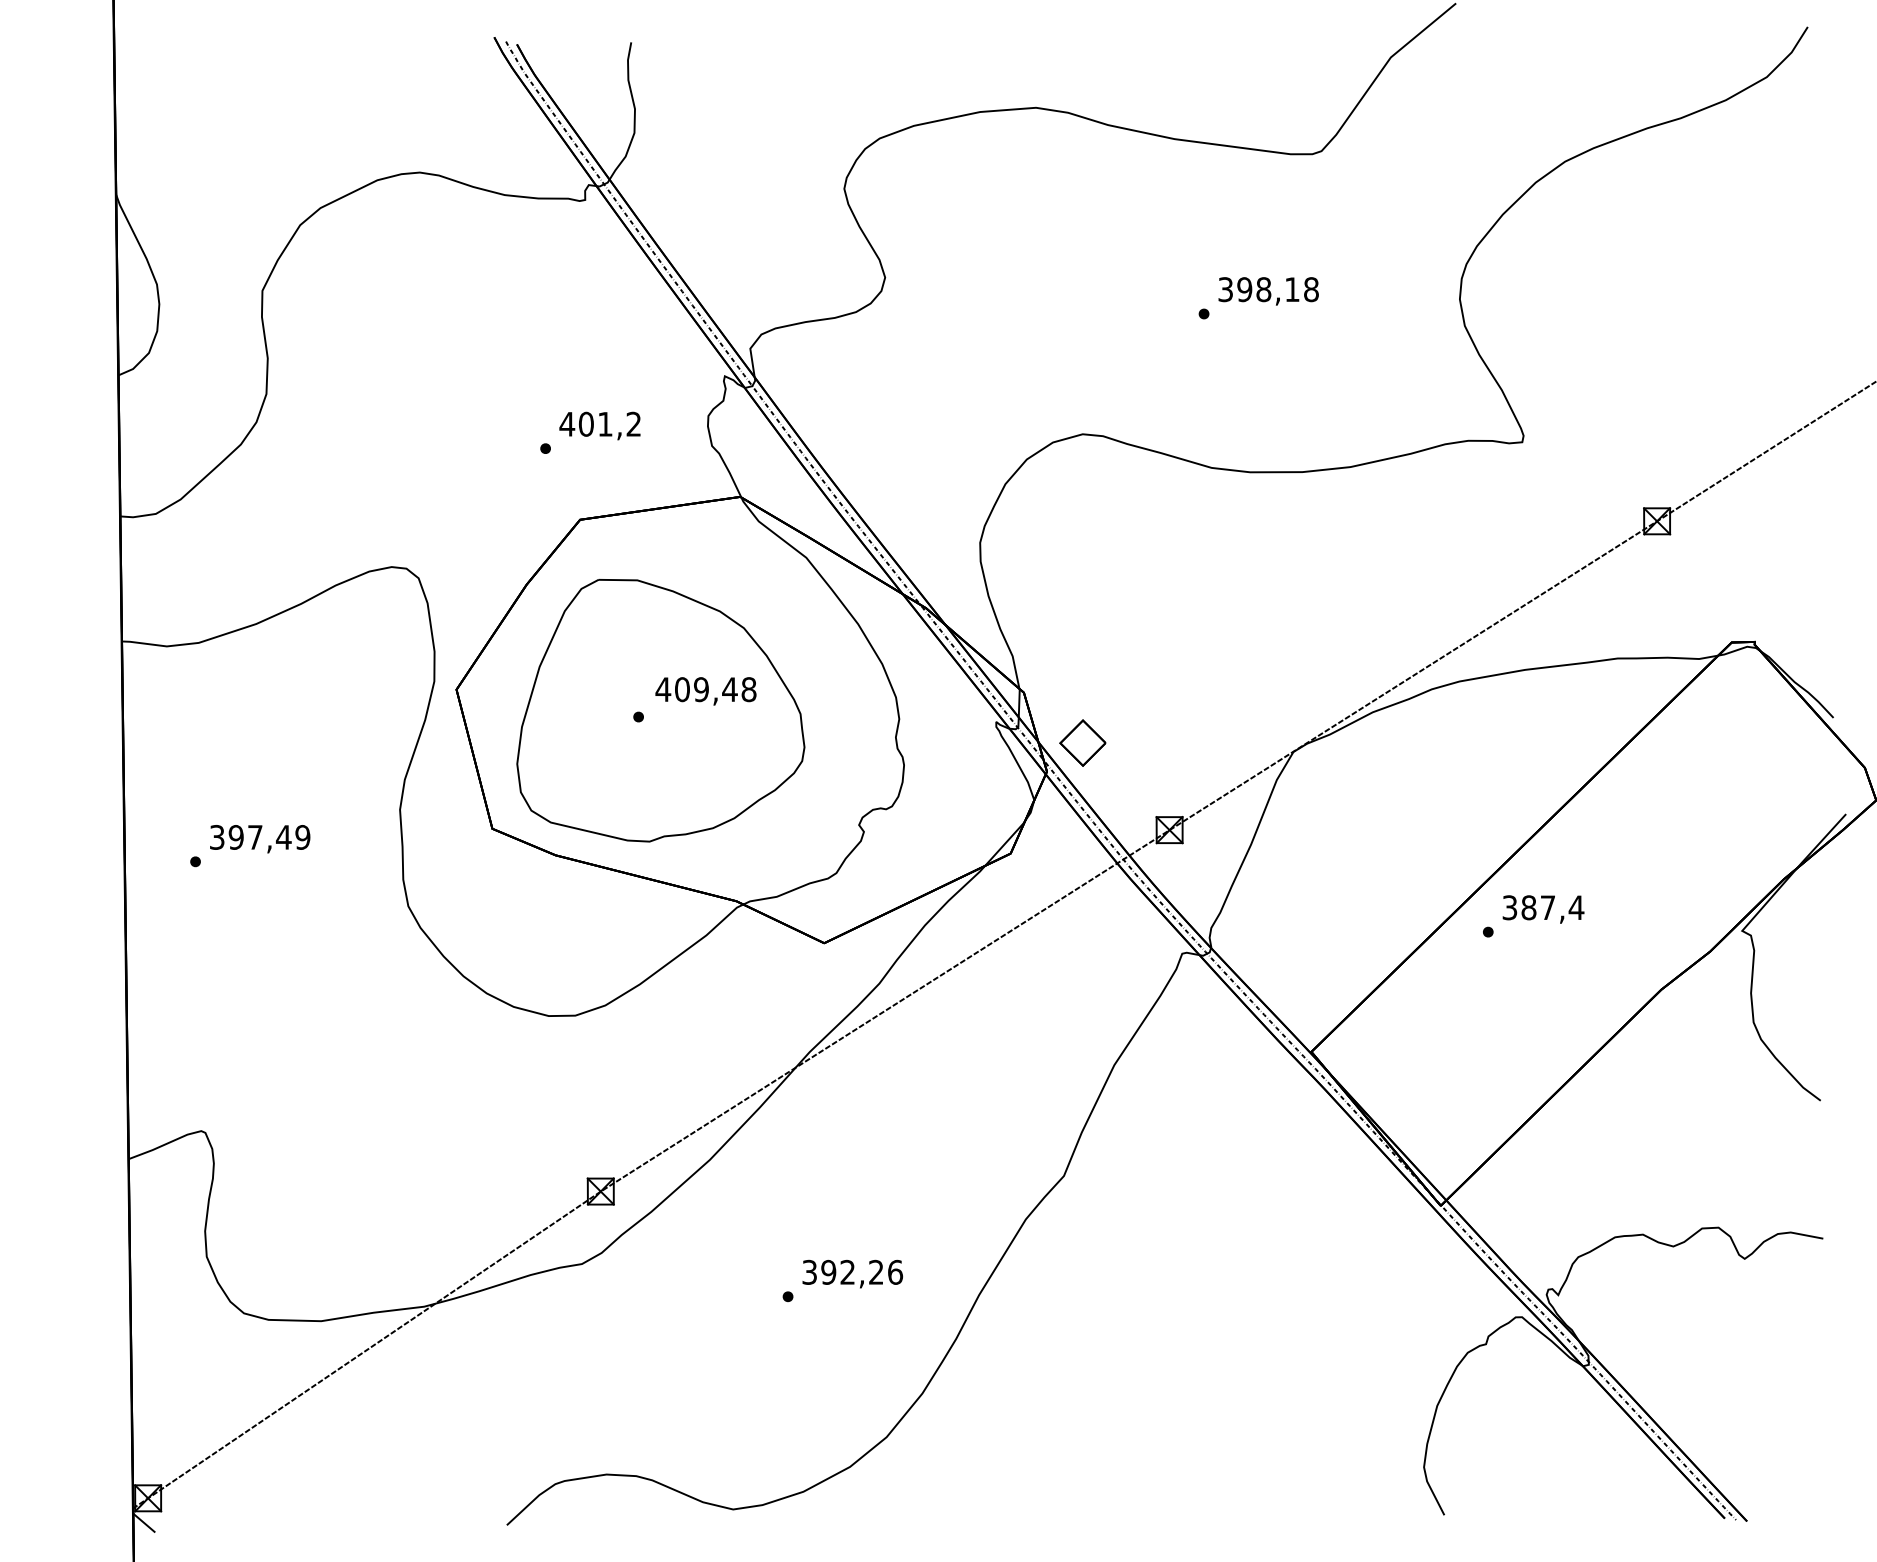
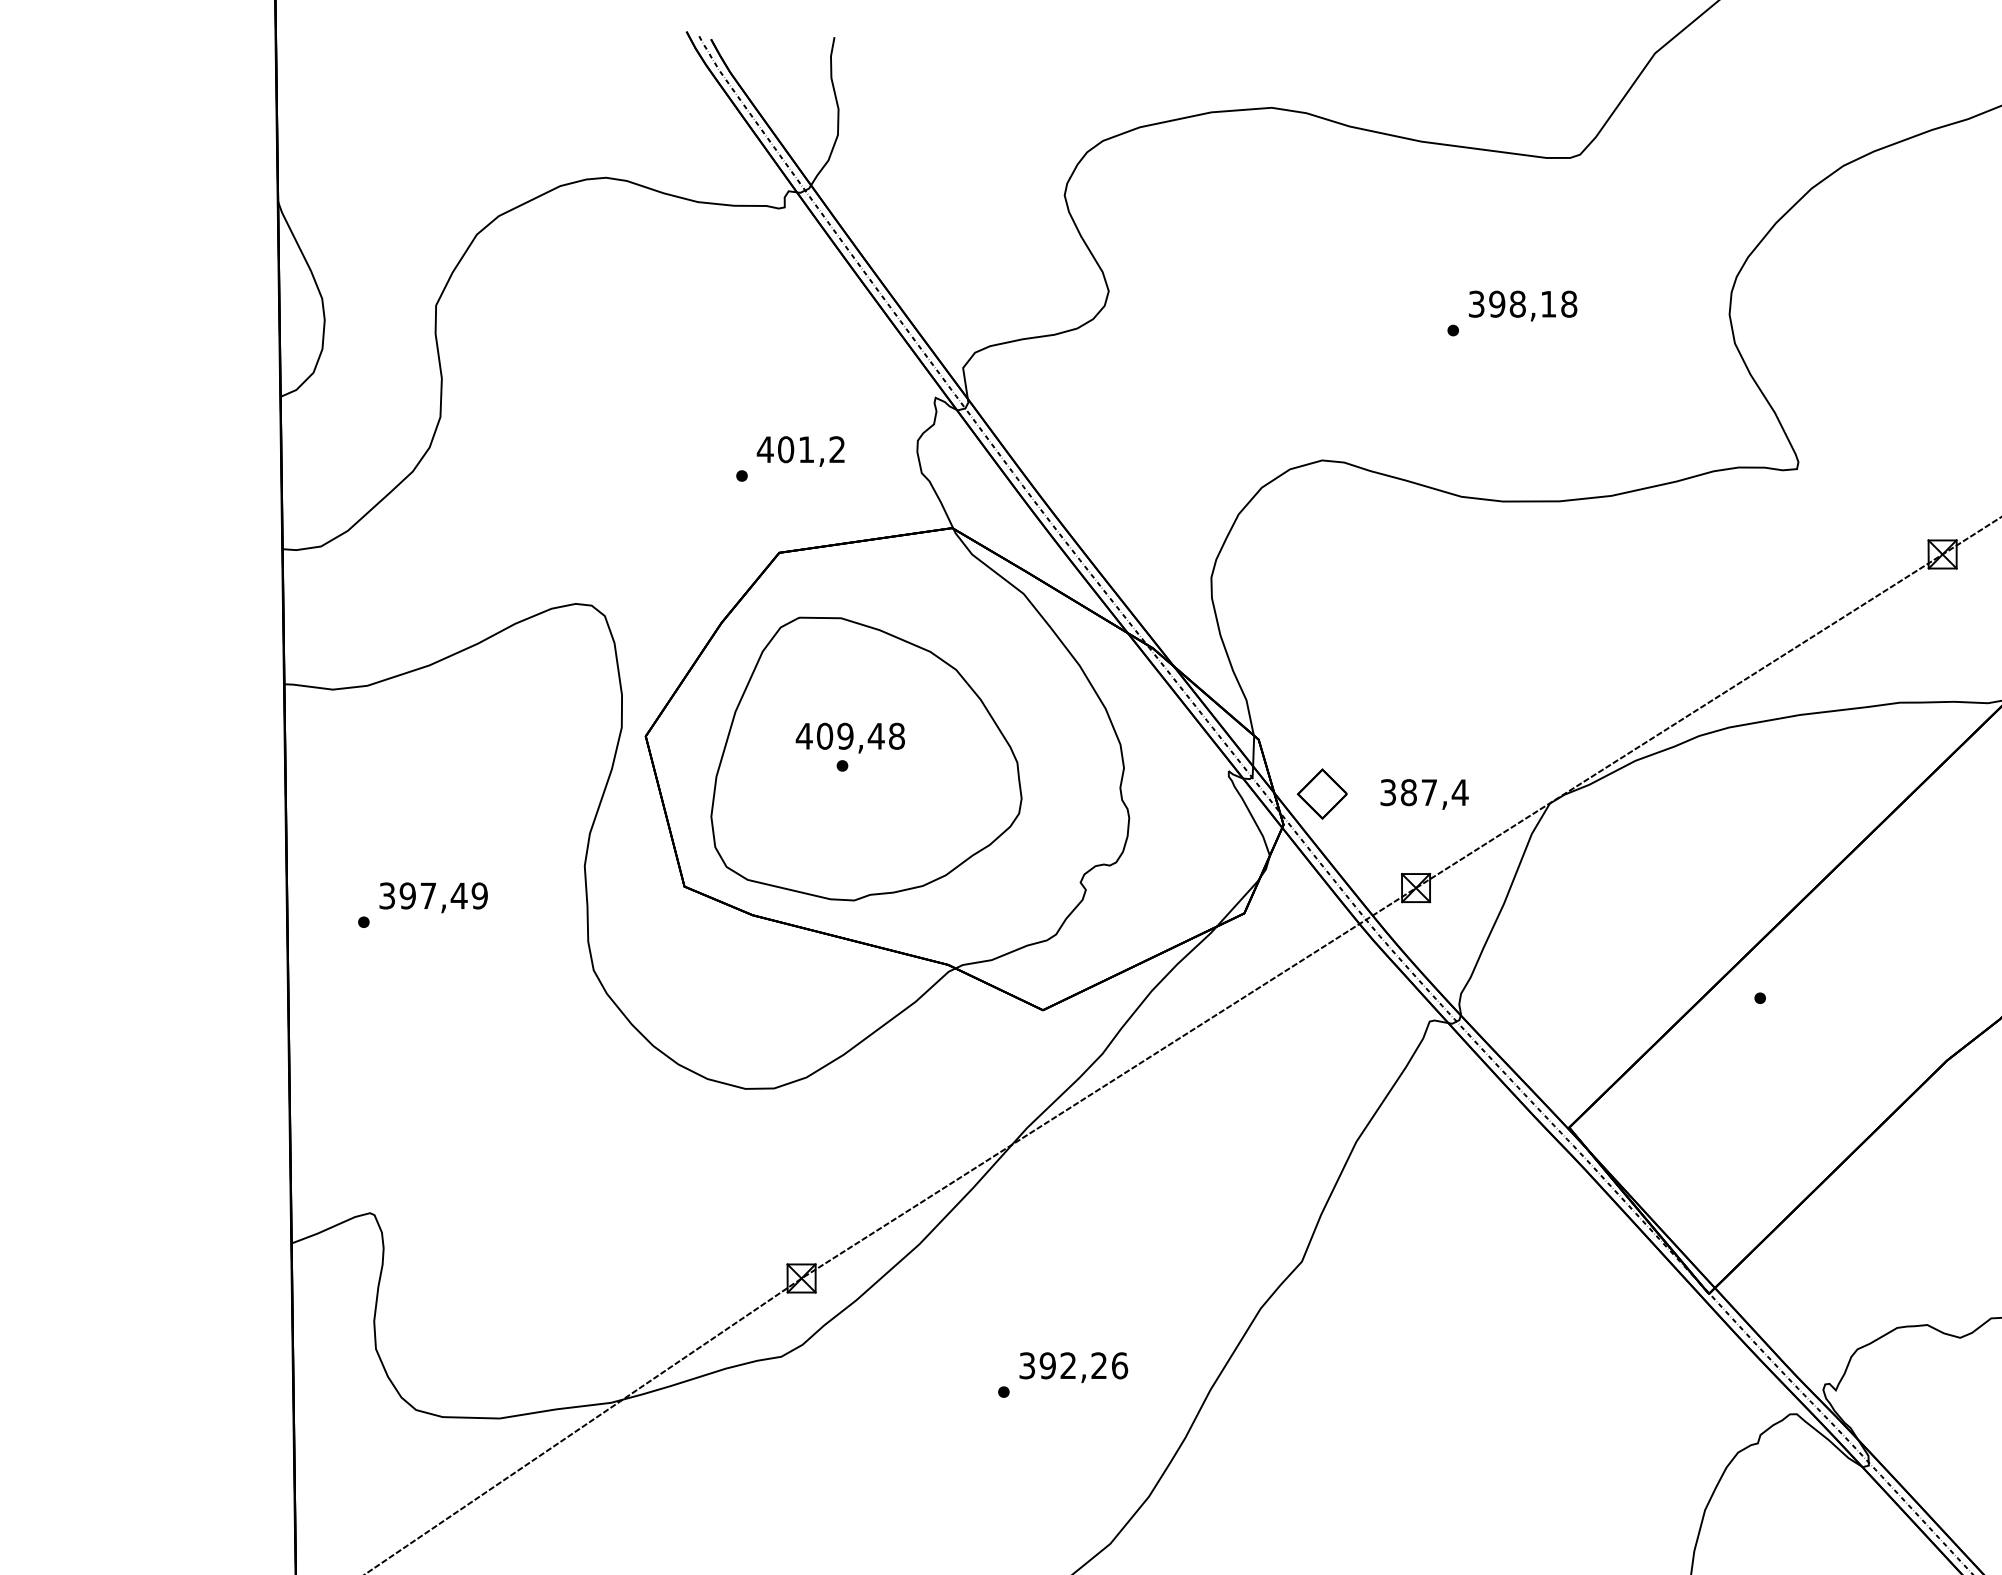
text: (705, 691) -> (849, 738), moved
text: (1543, 909) -> (1424, 794), moved

